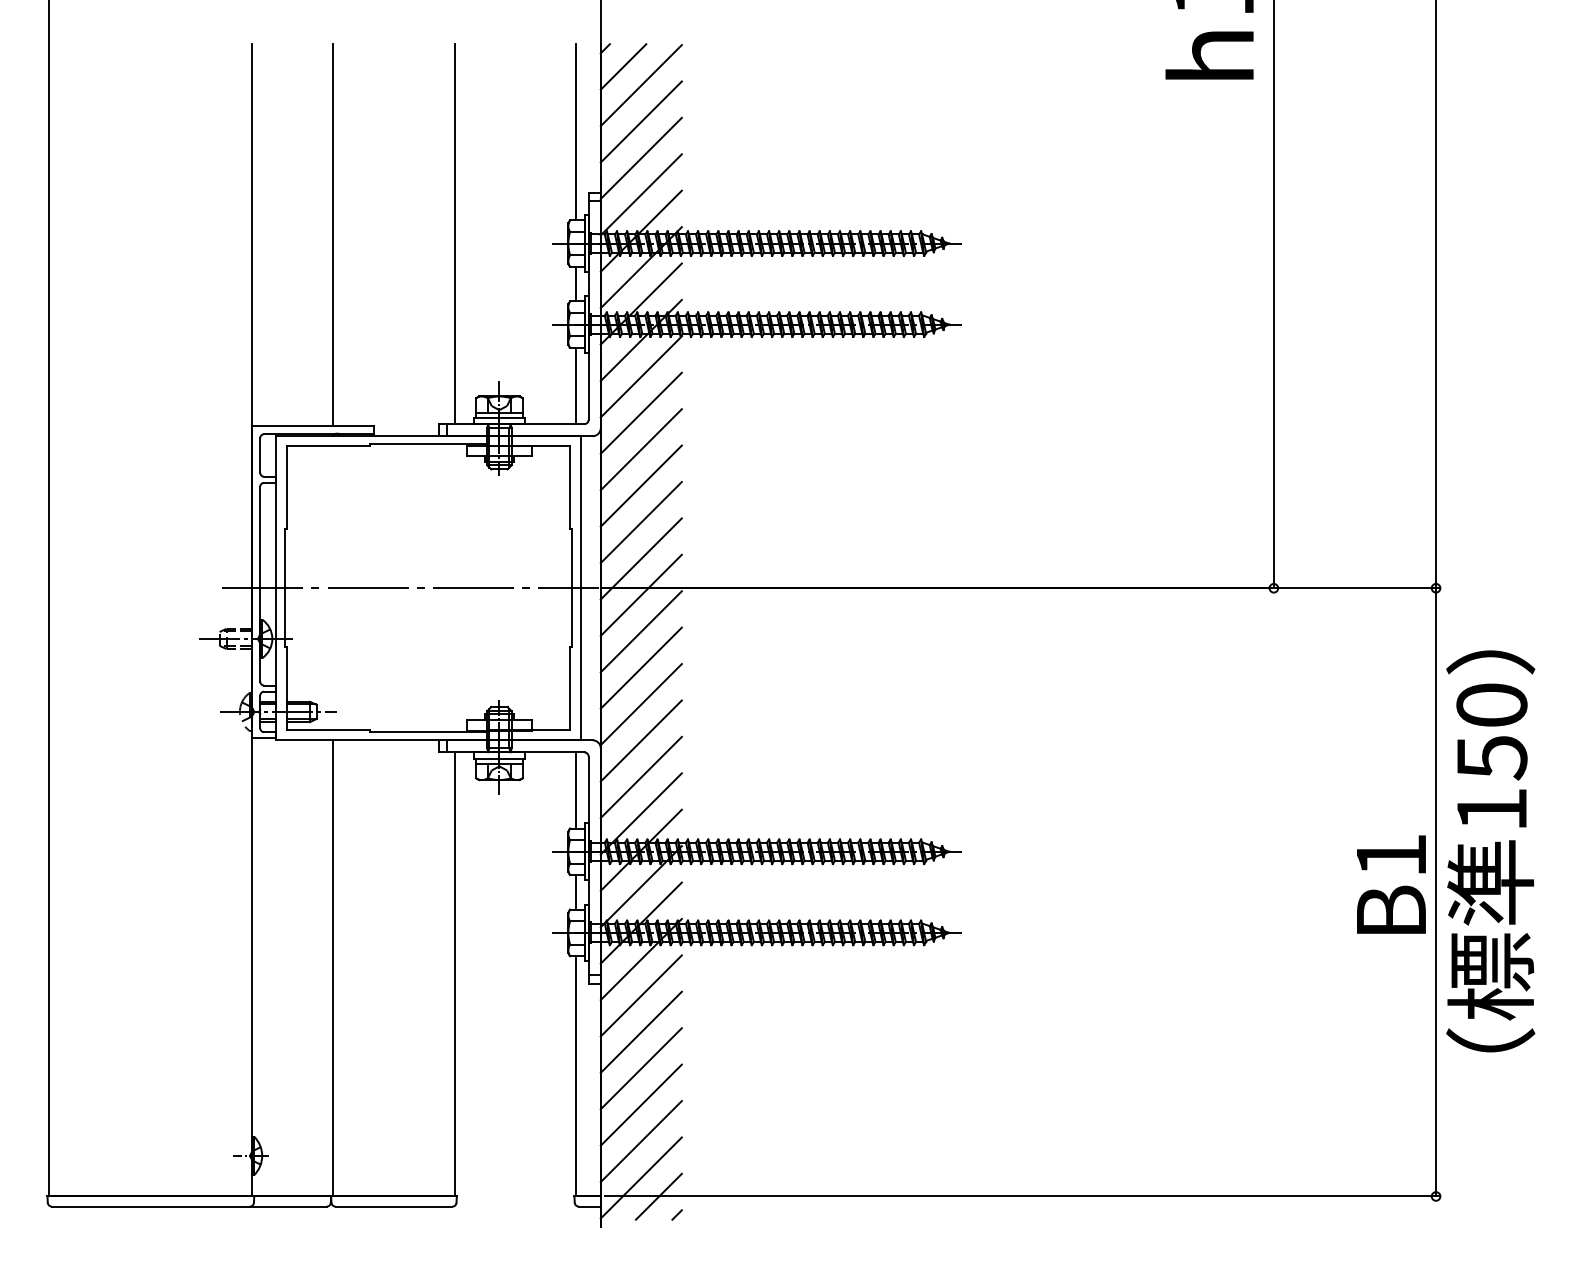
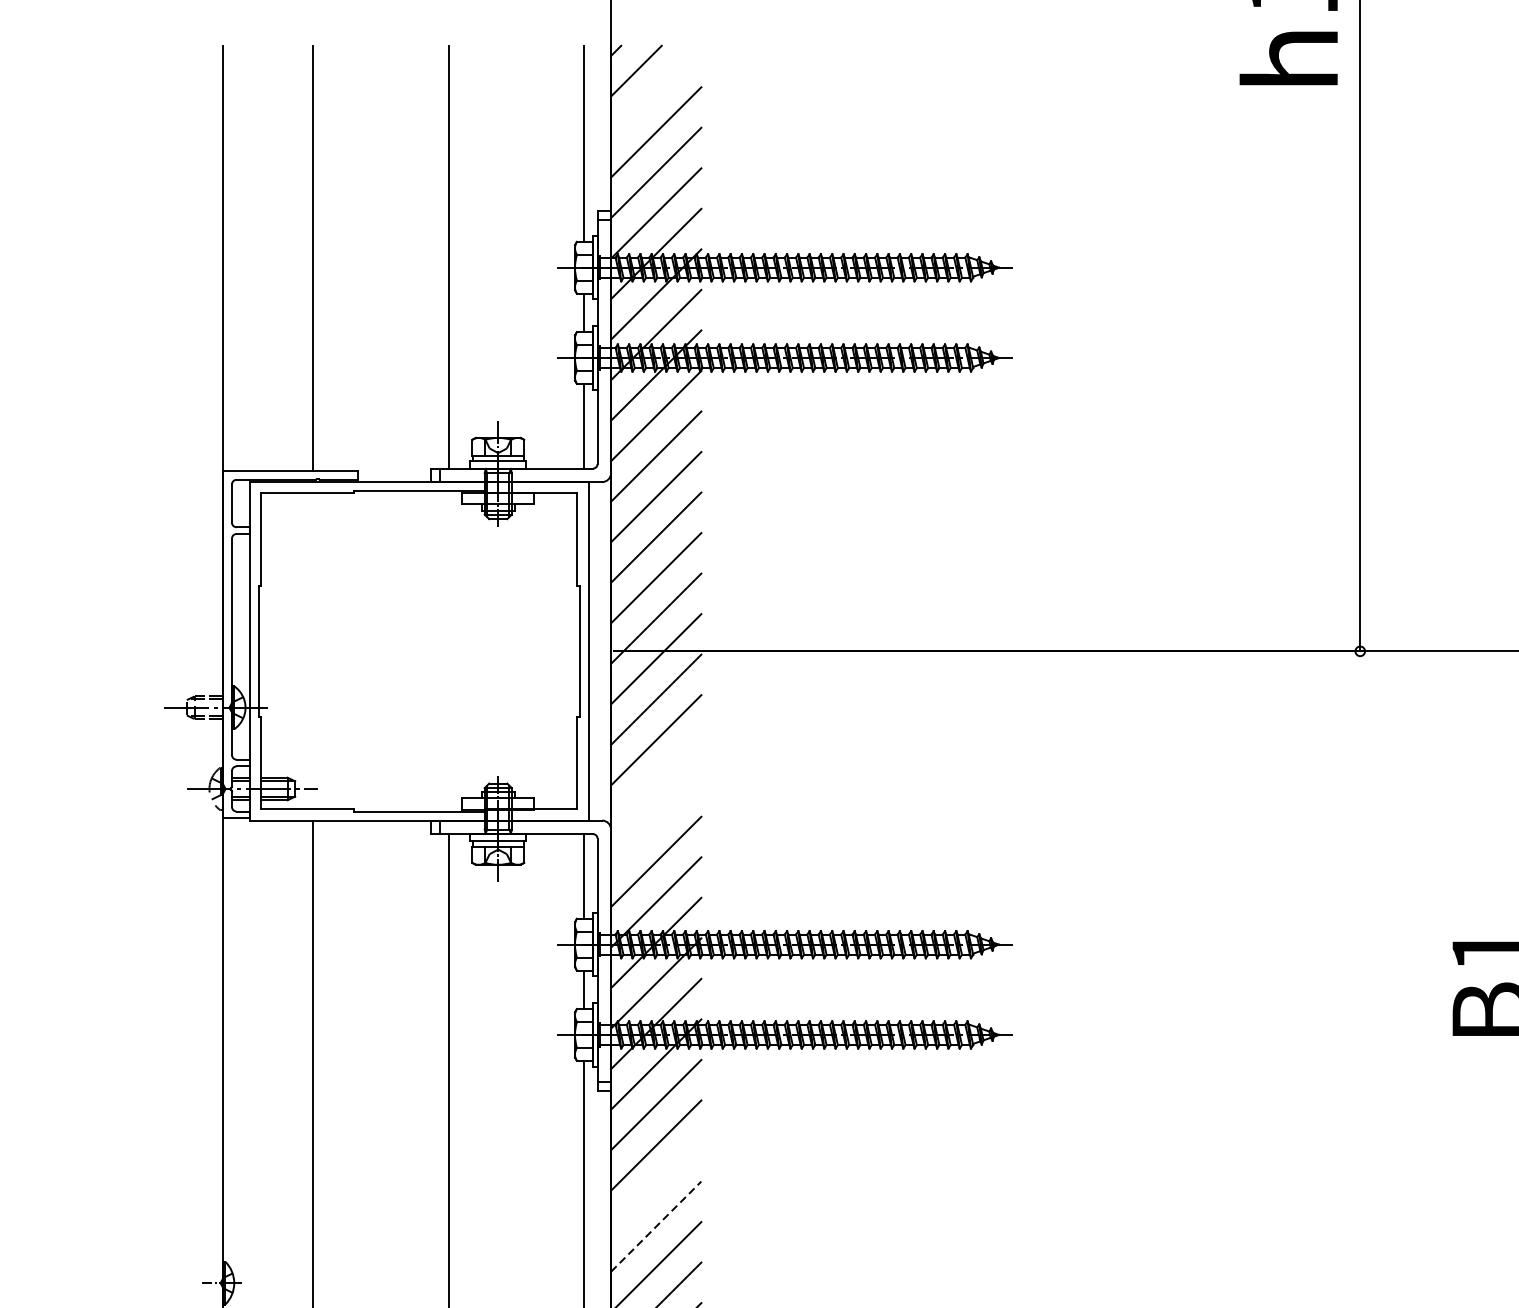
line: (640, 85) -> (655, 91), removed
line: (410, 588) -> (399, 651), removed
line: (640, 704) -> (655, 780), removed
line: (640, 740) -> (655, 820), removed
line: (640, 1068) -> (655, 1185), removed
line: (641, 1104) -> (656, 1225), solid -> dashed

